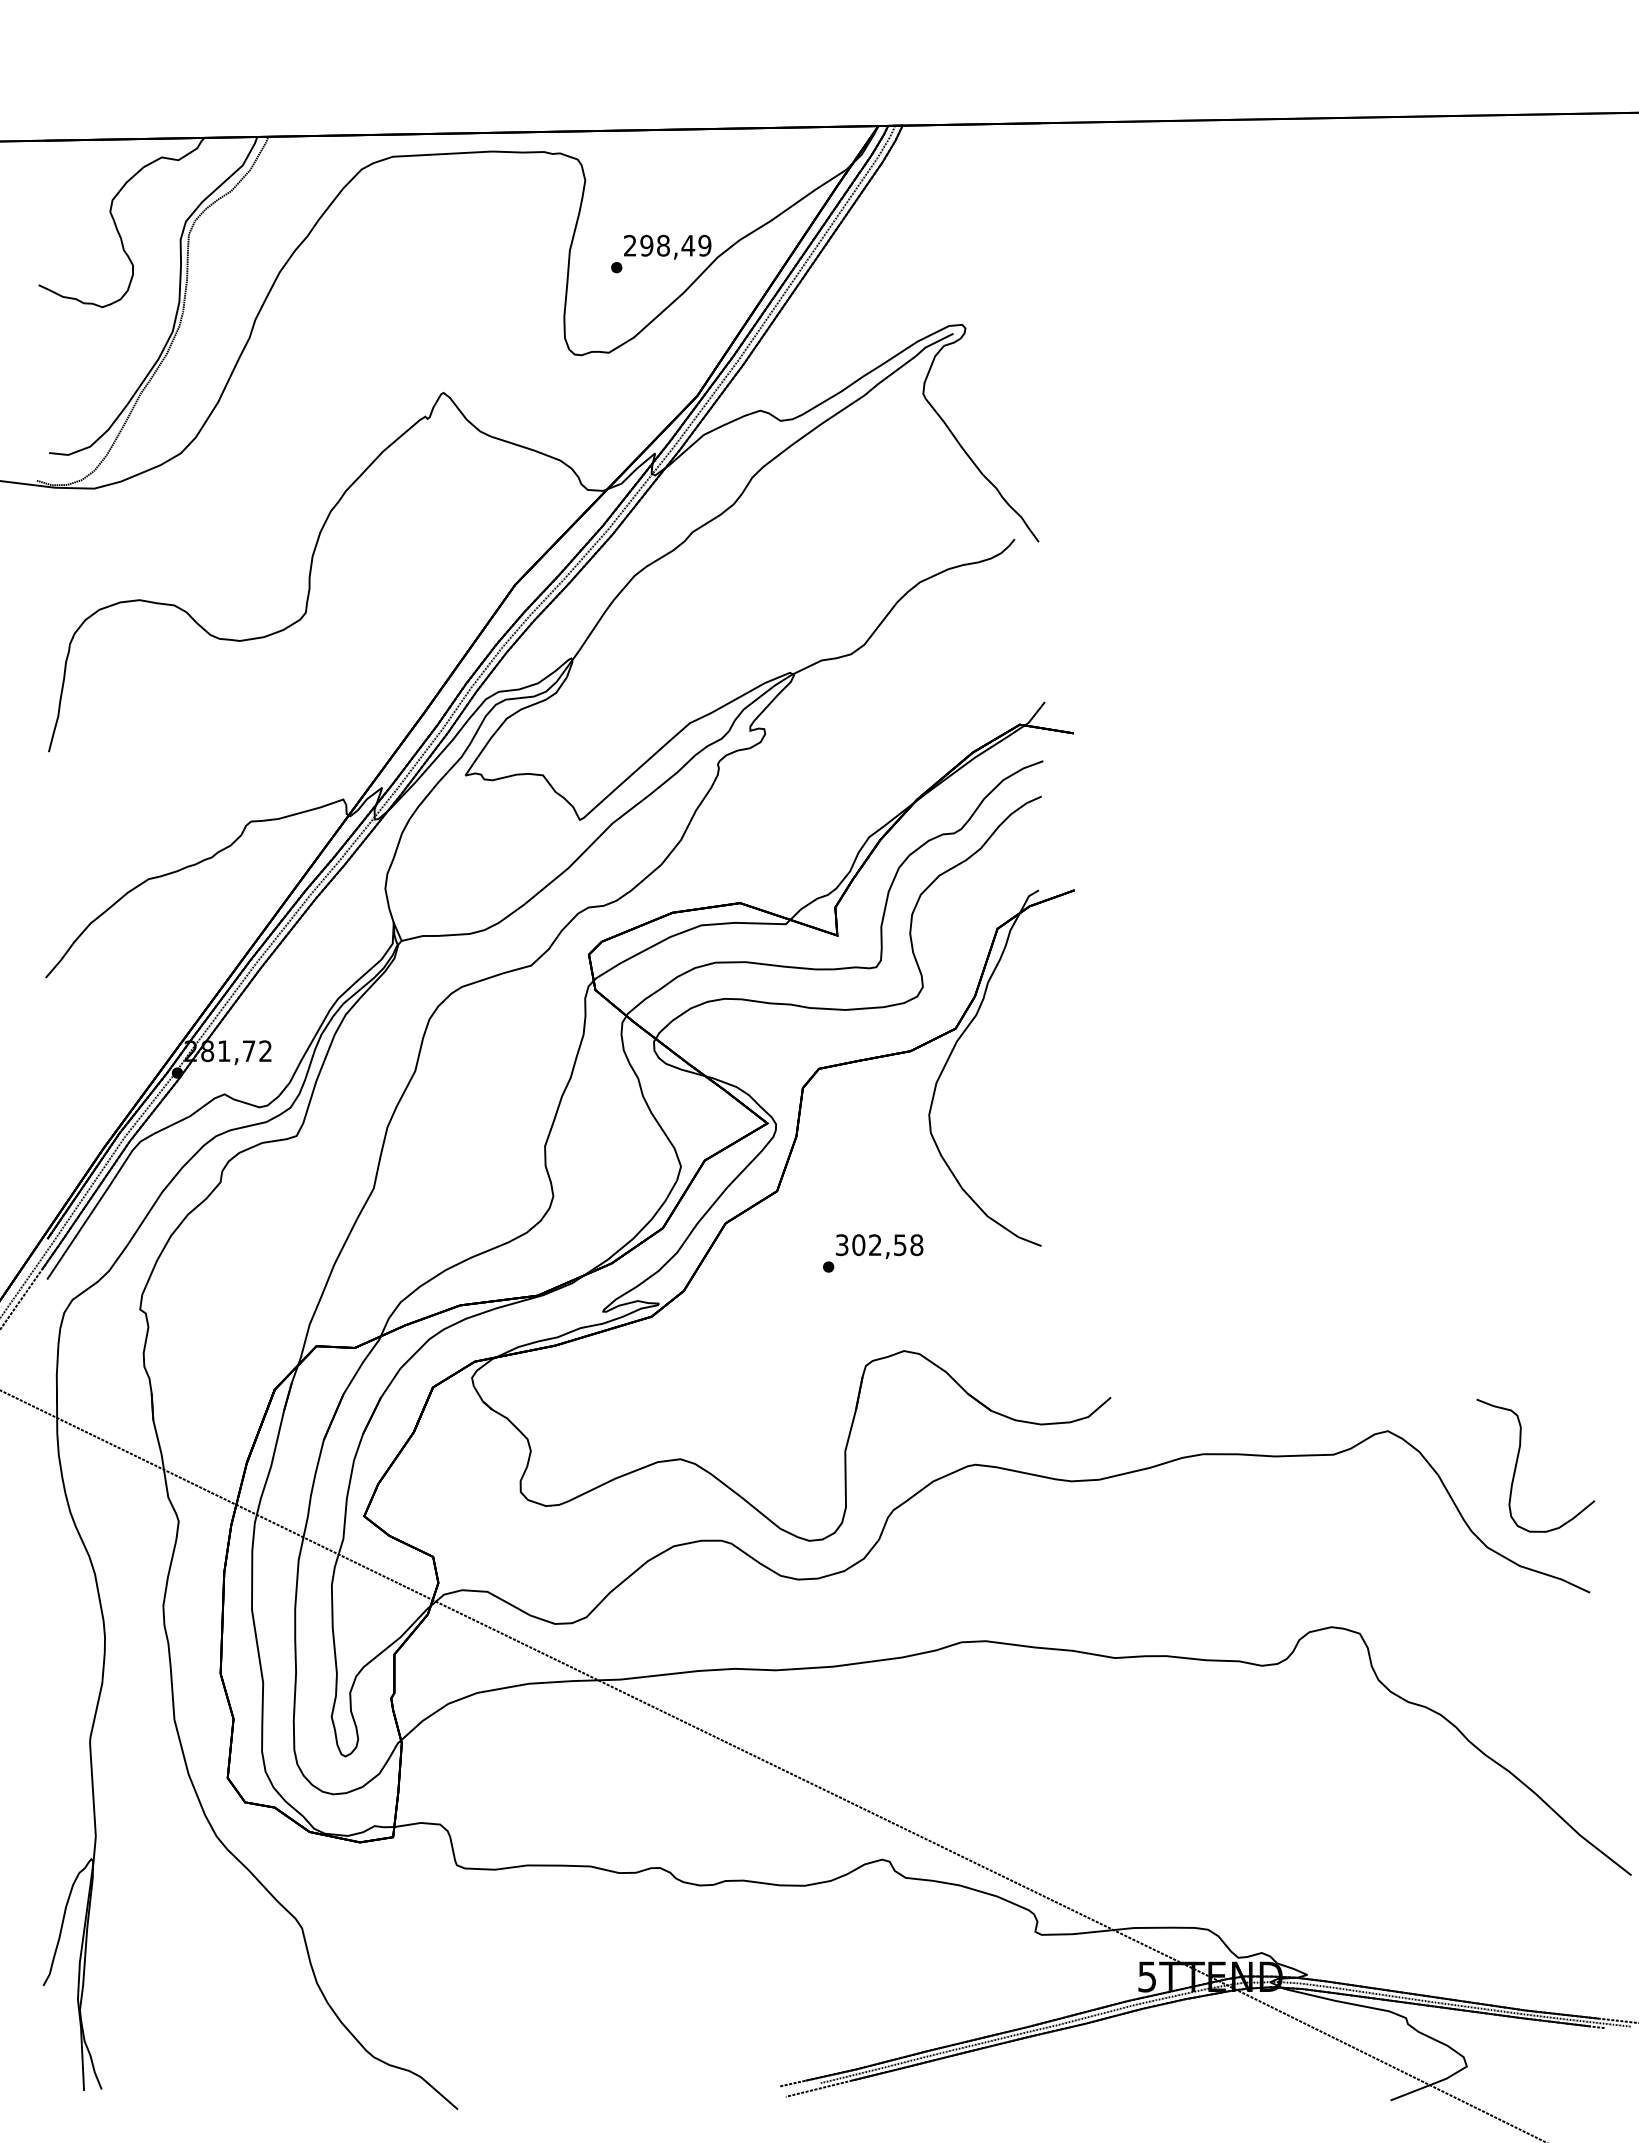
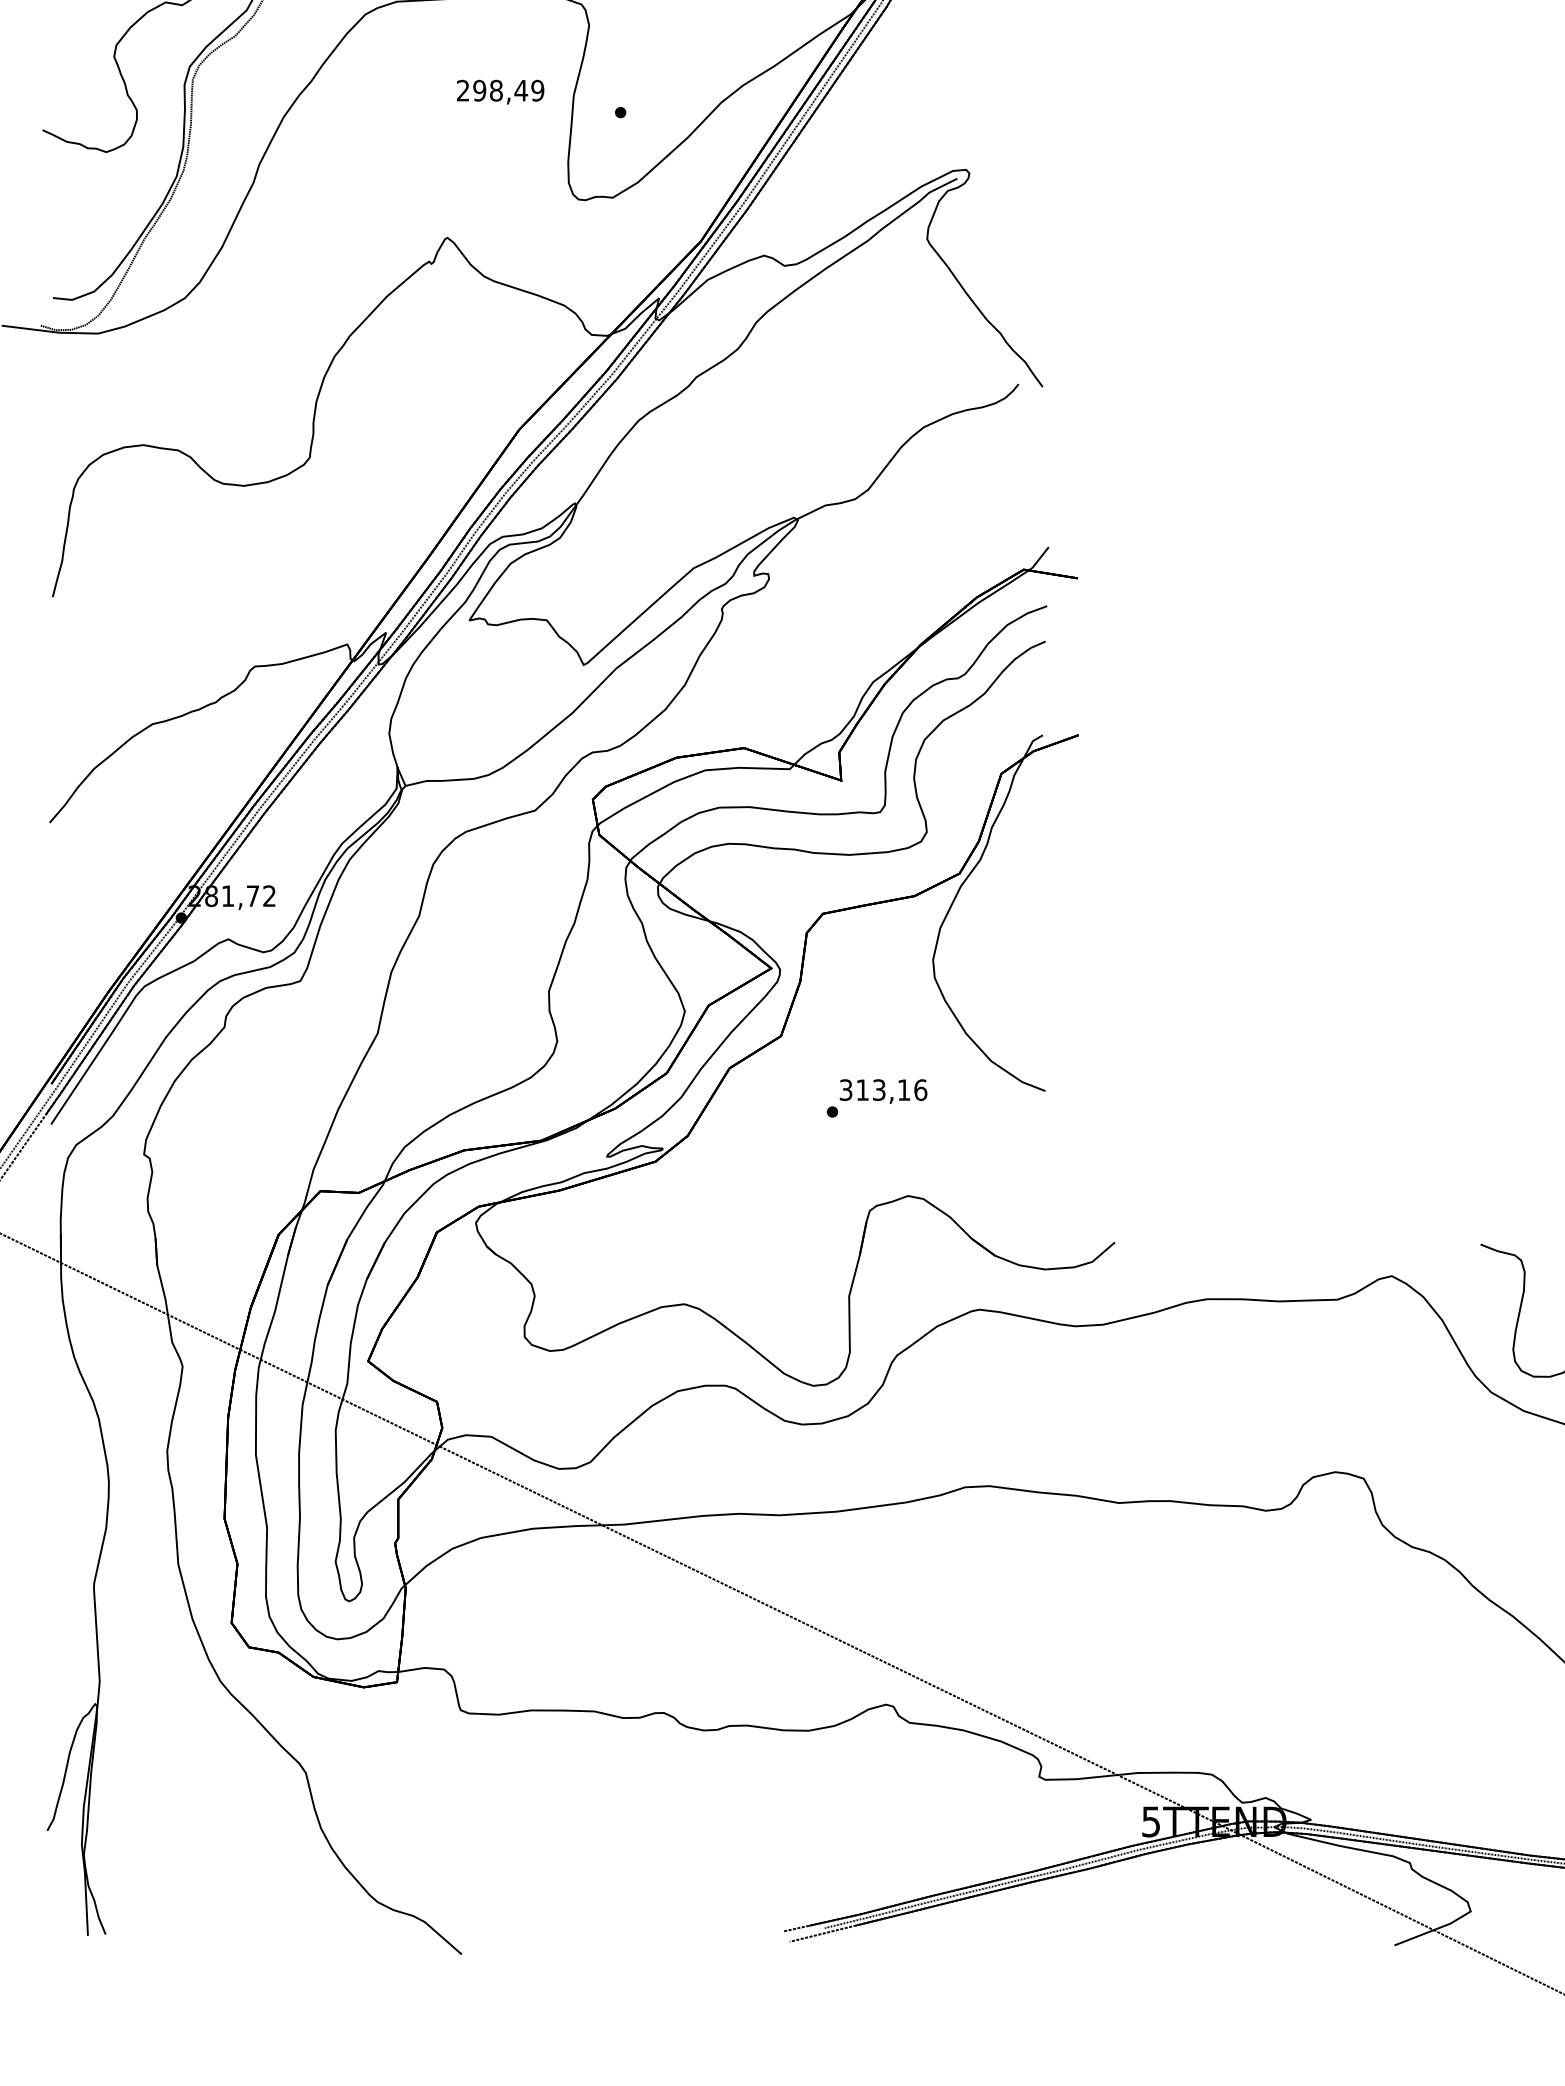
text: (667, 246) -> (500, 91), moved
text: (887, 1245) -> (891, 1090), 302,58 -> 313,16

